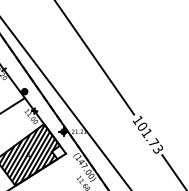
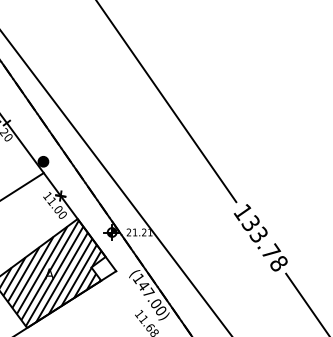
text: (150, 137) -> (265, 242), 101.73 -> 133.78

